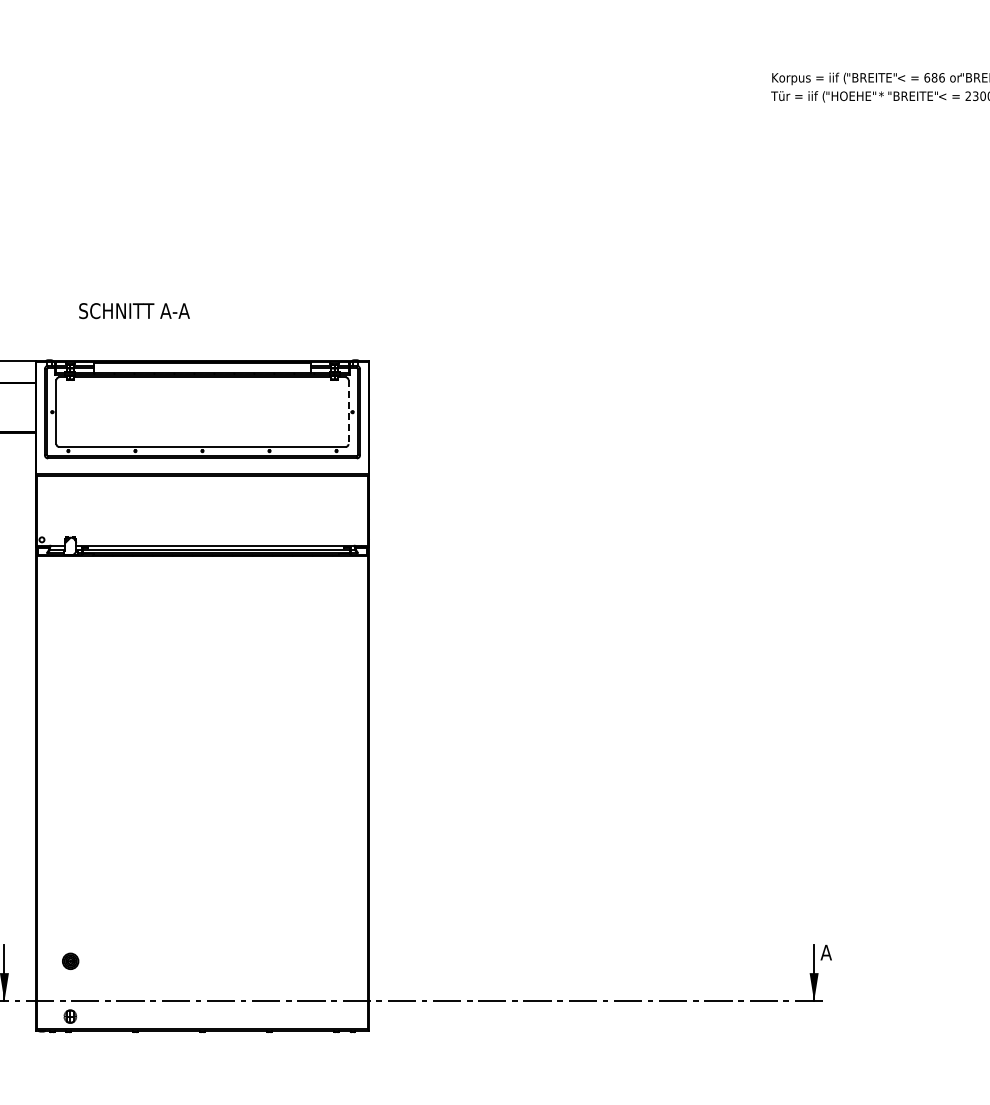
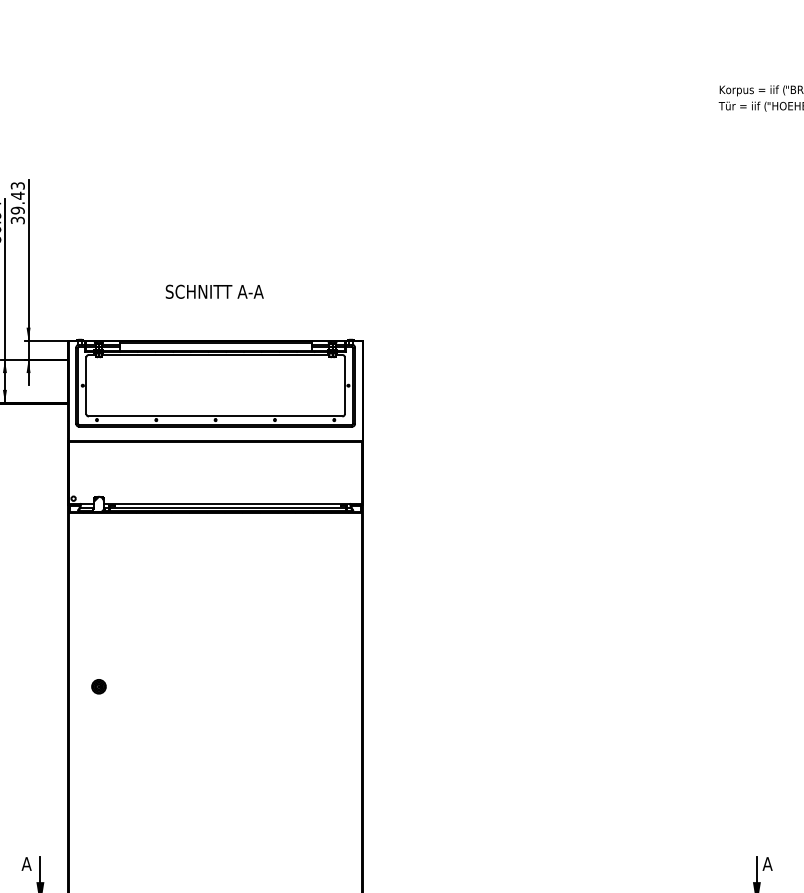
text: (134, 311) -> (214, 292), moved
line: (348, 412) -> (344, 386), dashed -> solid
part: (70, 960) -> (98, 686), moved

